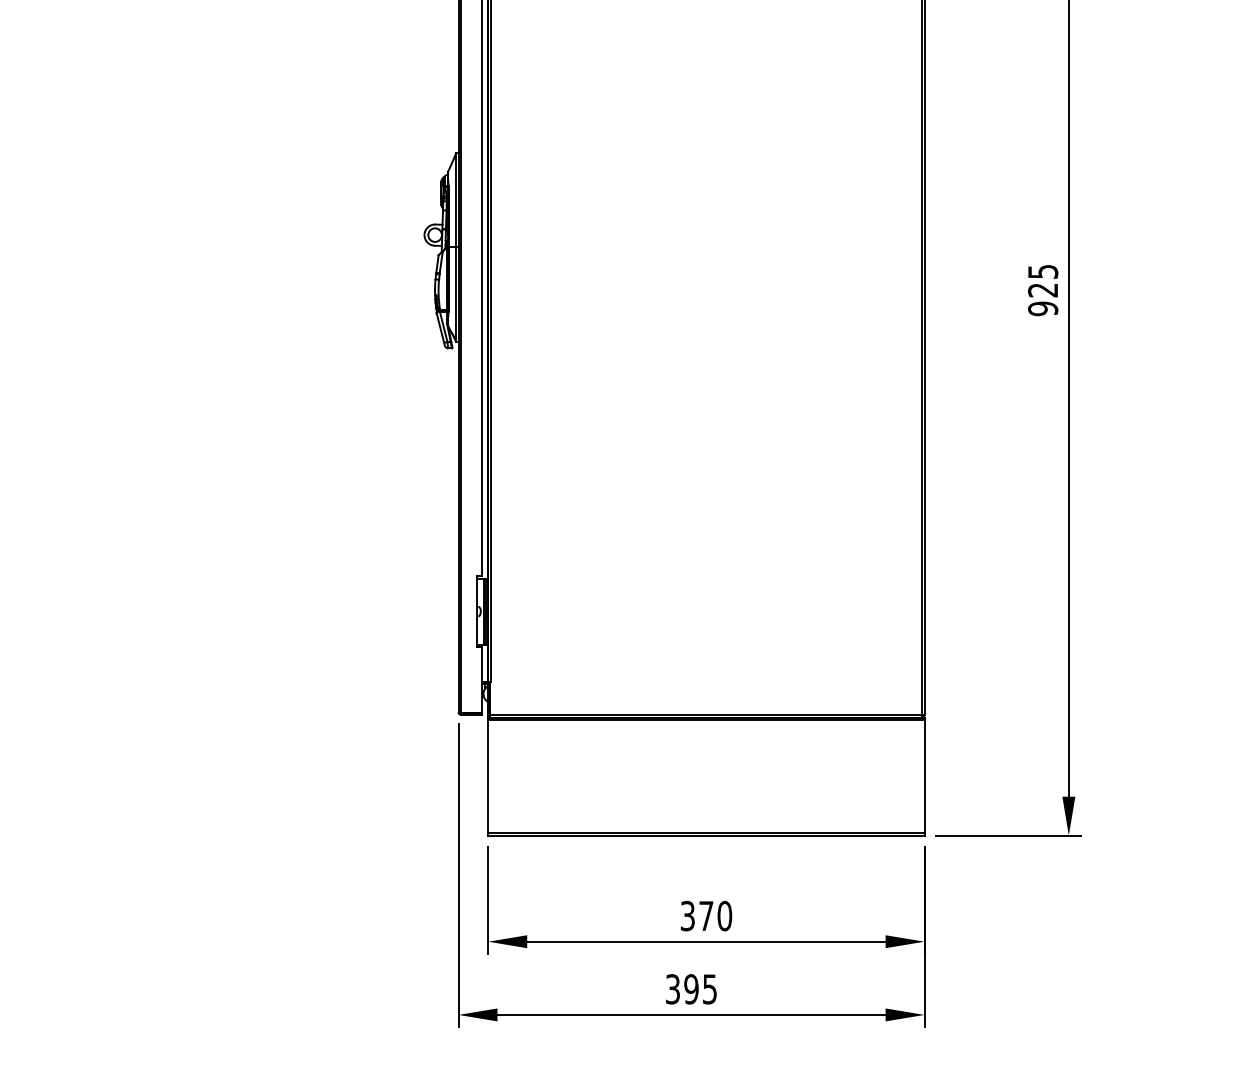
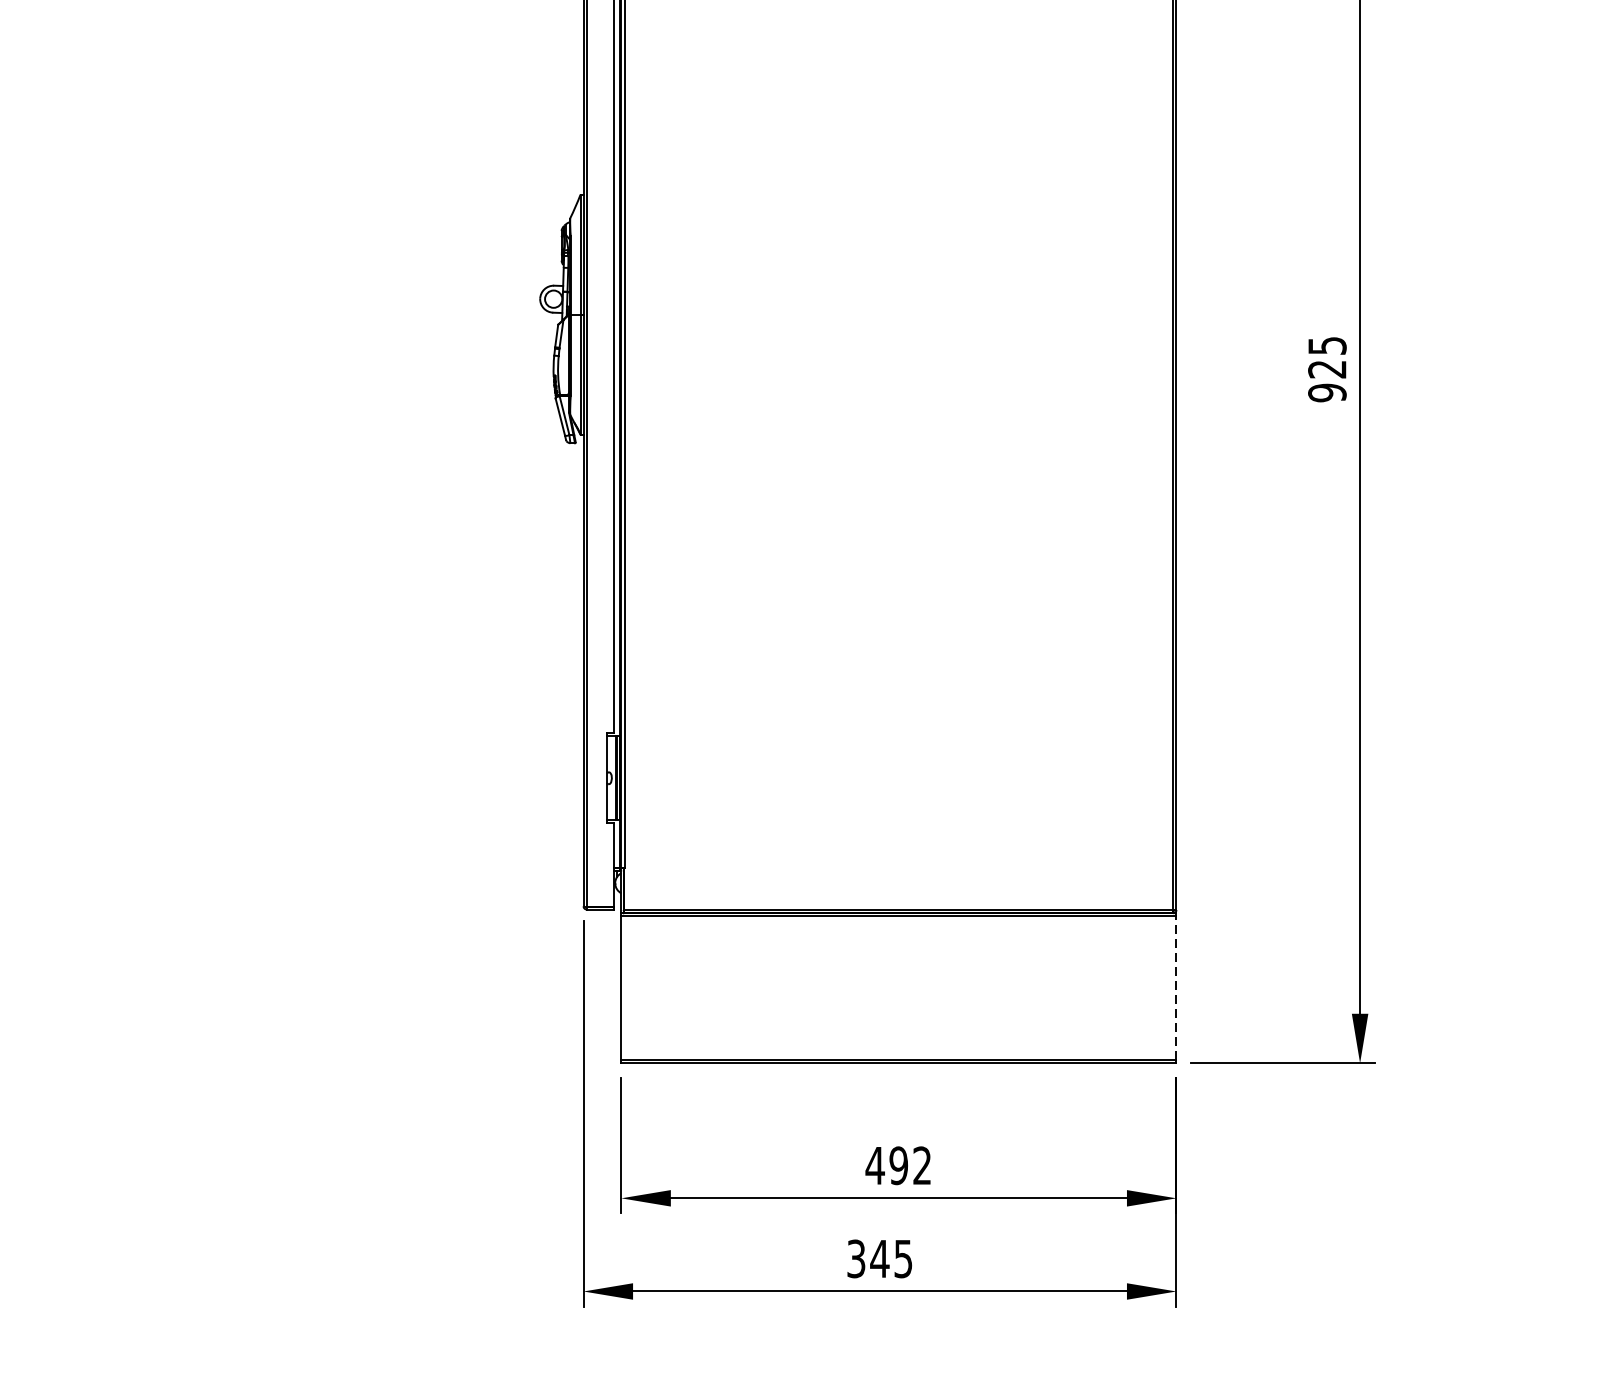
line: (924, 776) -> (1176, 988), solid -> dashed
text: (706, 915) -> (899, 1164), 370 -> 492
text: (691, 989) -> (879, 1259), 395 -> 345

